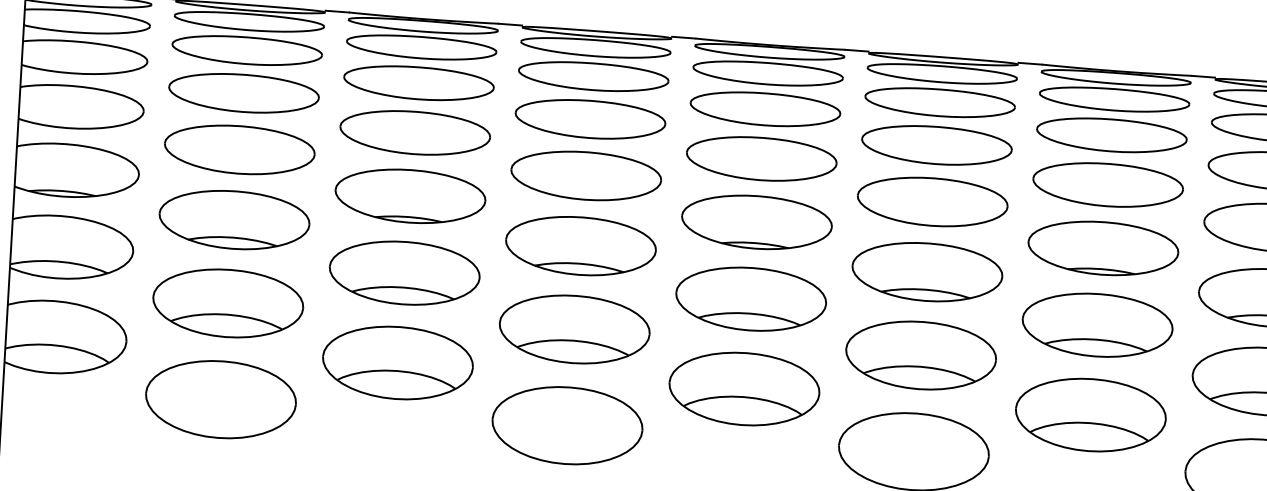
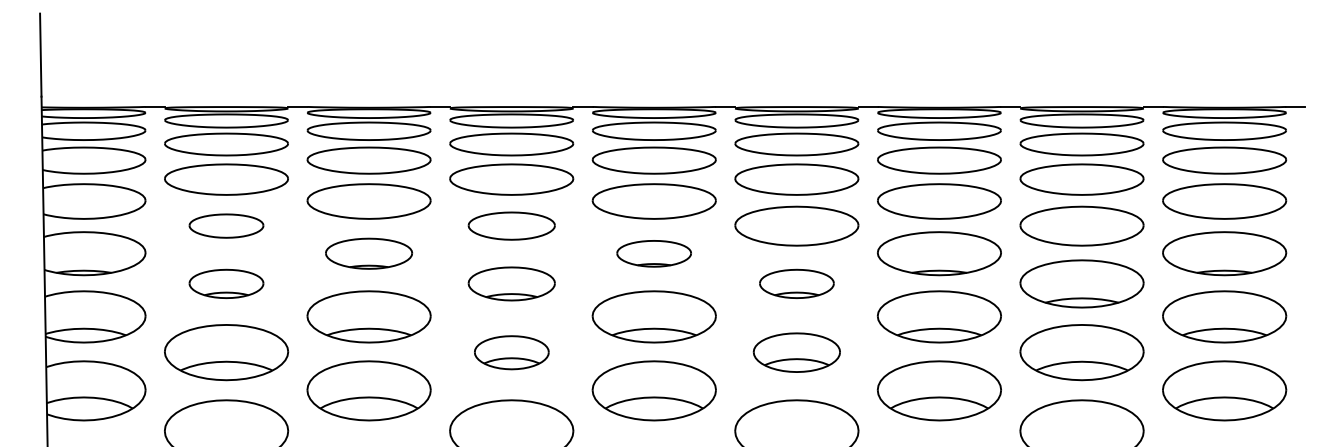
part: (239, 149) -> (226, 225), size x0.6
part: (586, 175) -> (511, 225), size x0.7
part: (409, 196) -> (368, 253), size x0.7
part: (234, 219) -> (226, 283), size x0.6
part: (755, 222) -> (653, 253), size x0.6
part: (580, 245) -> (511, 283), size x0.7
part: (926, 271) -> (796, 283), size x0.6
part: (574, 329) -> (511, 352), size x0.6
part: (920, 355) -> (796, 352), size x0.7

